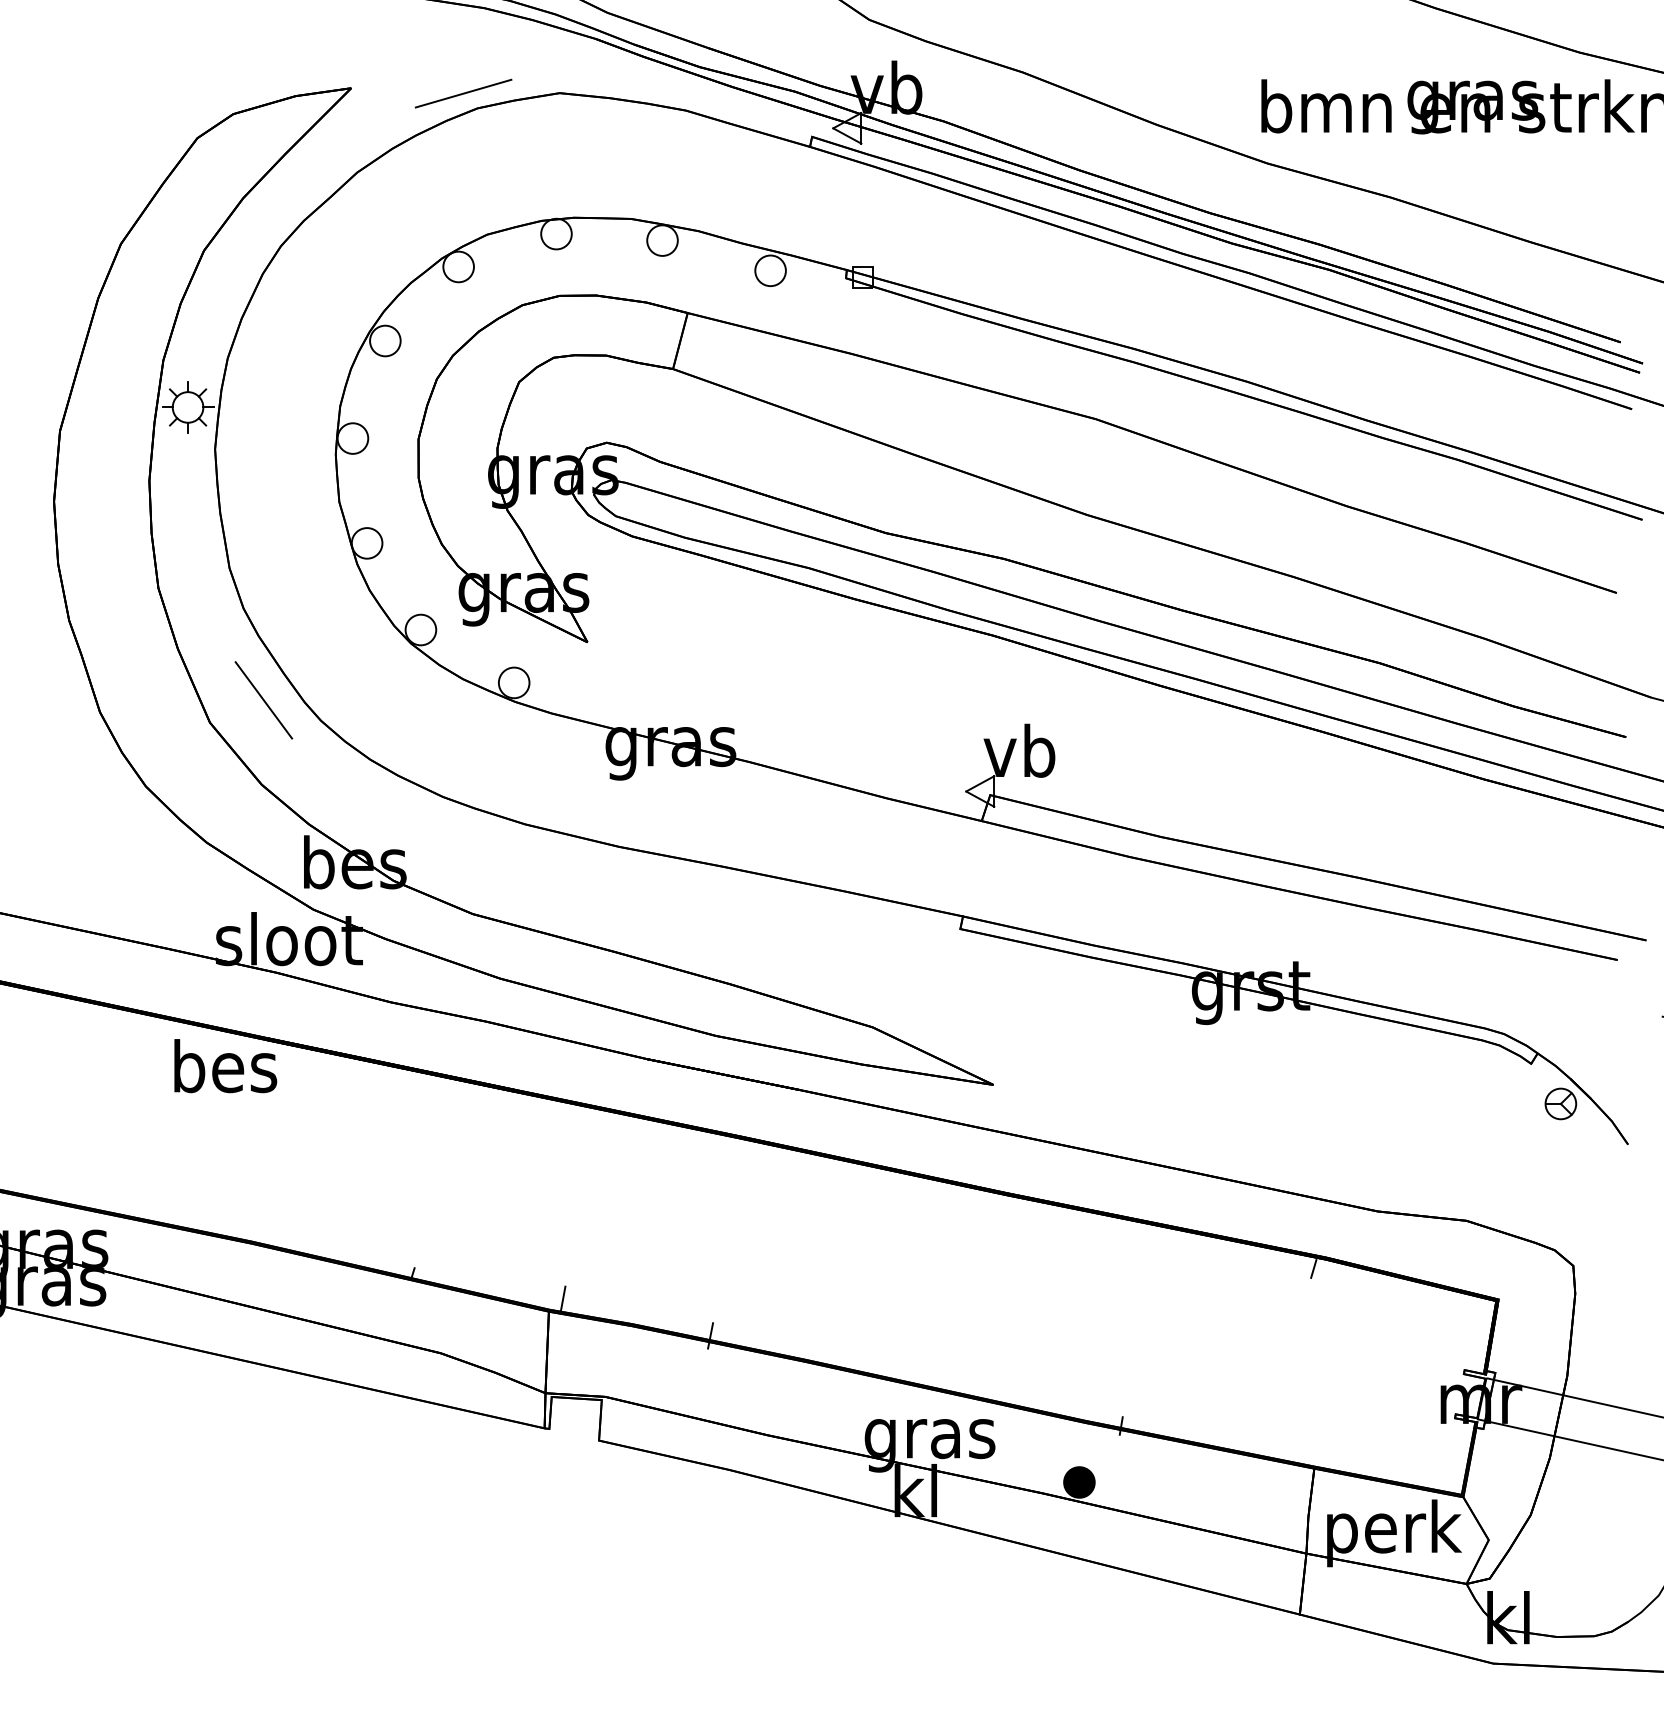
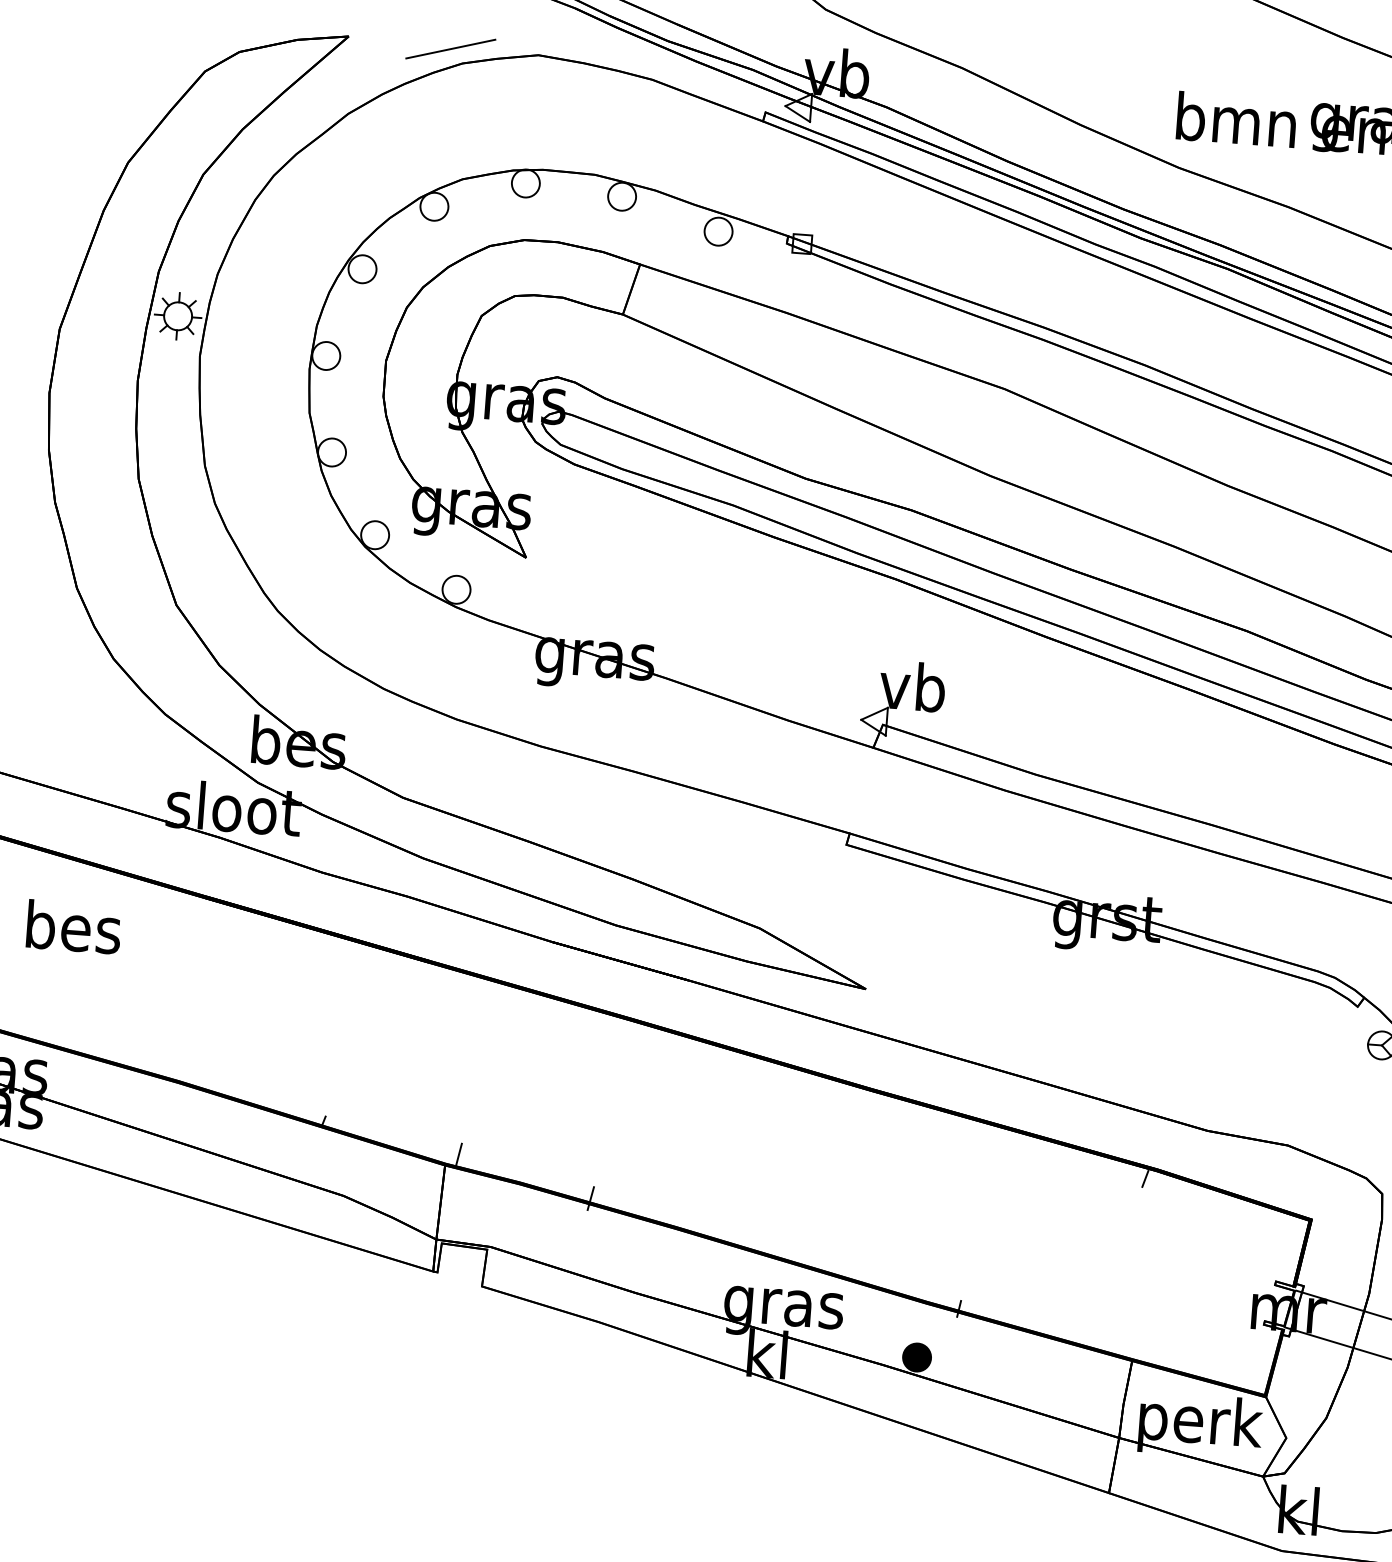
line: (263, 700) -> (226, 588), removed
text: (225, 1066) -> (73, 927), moved

